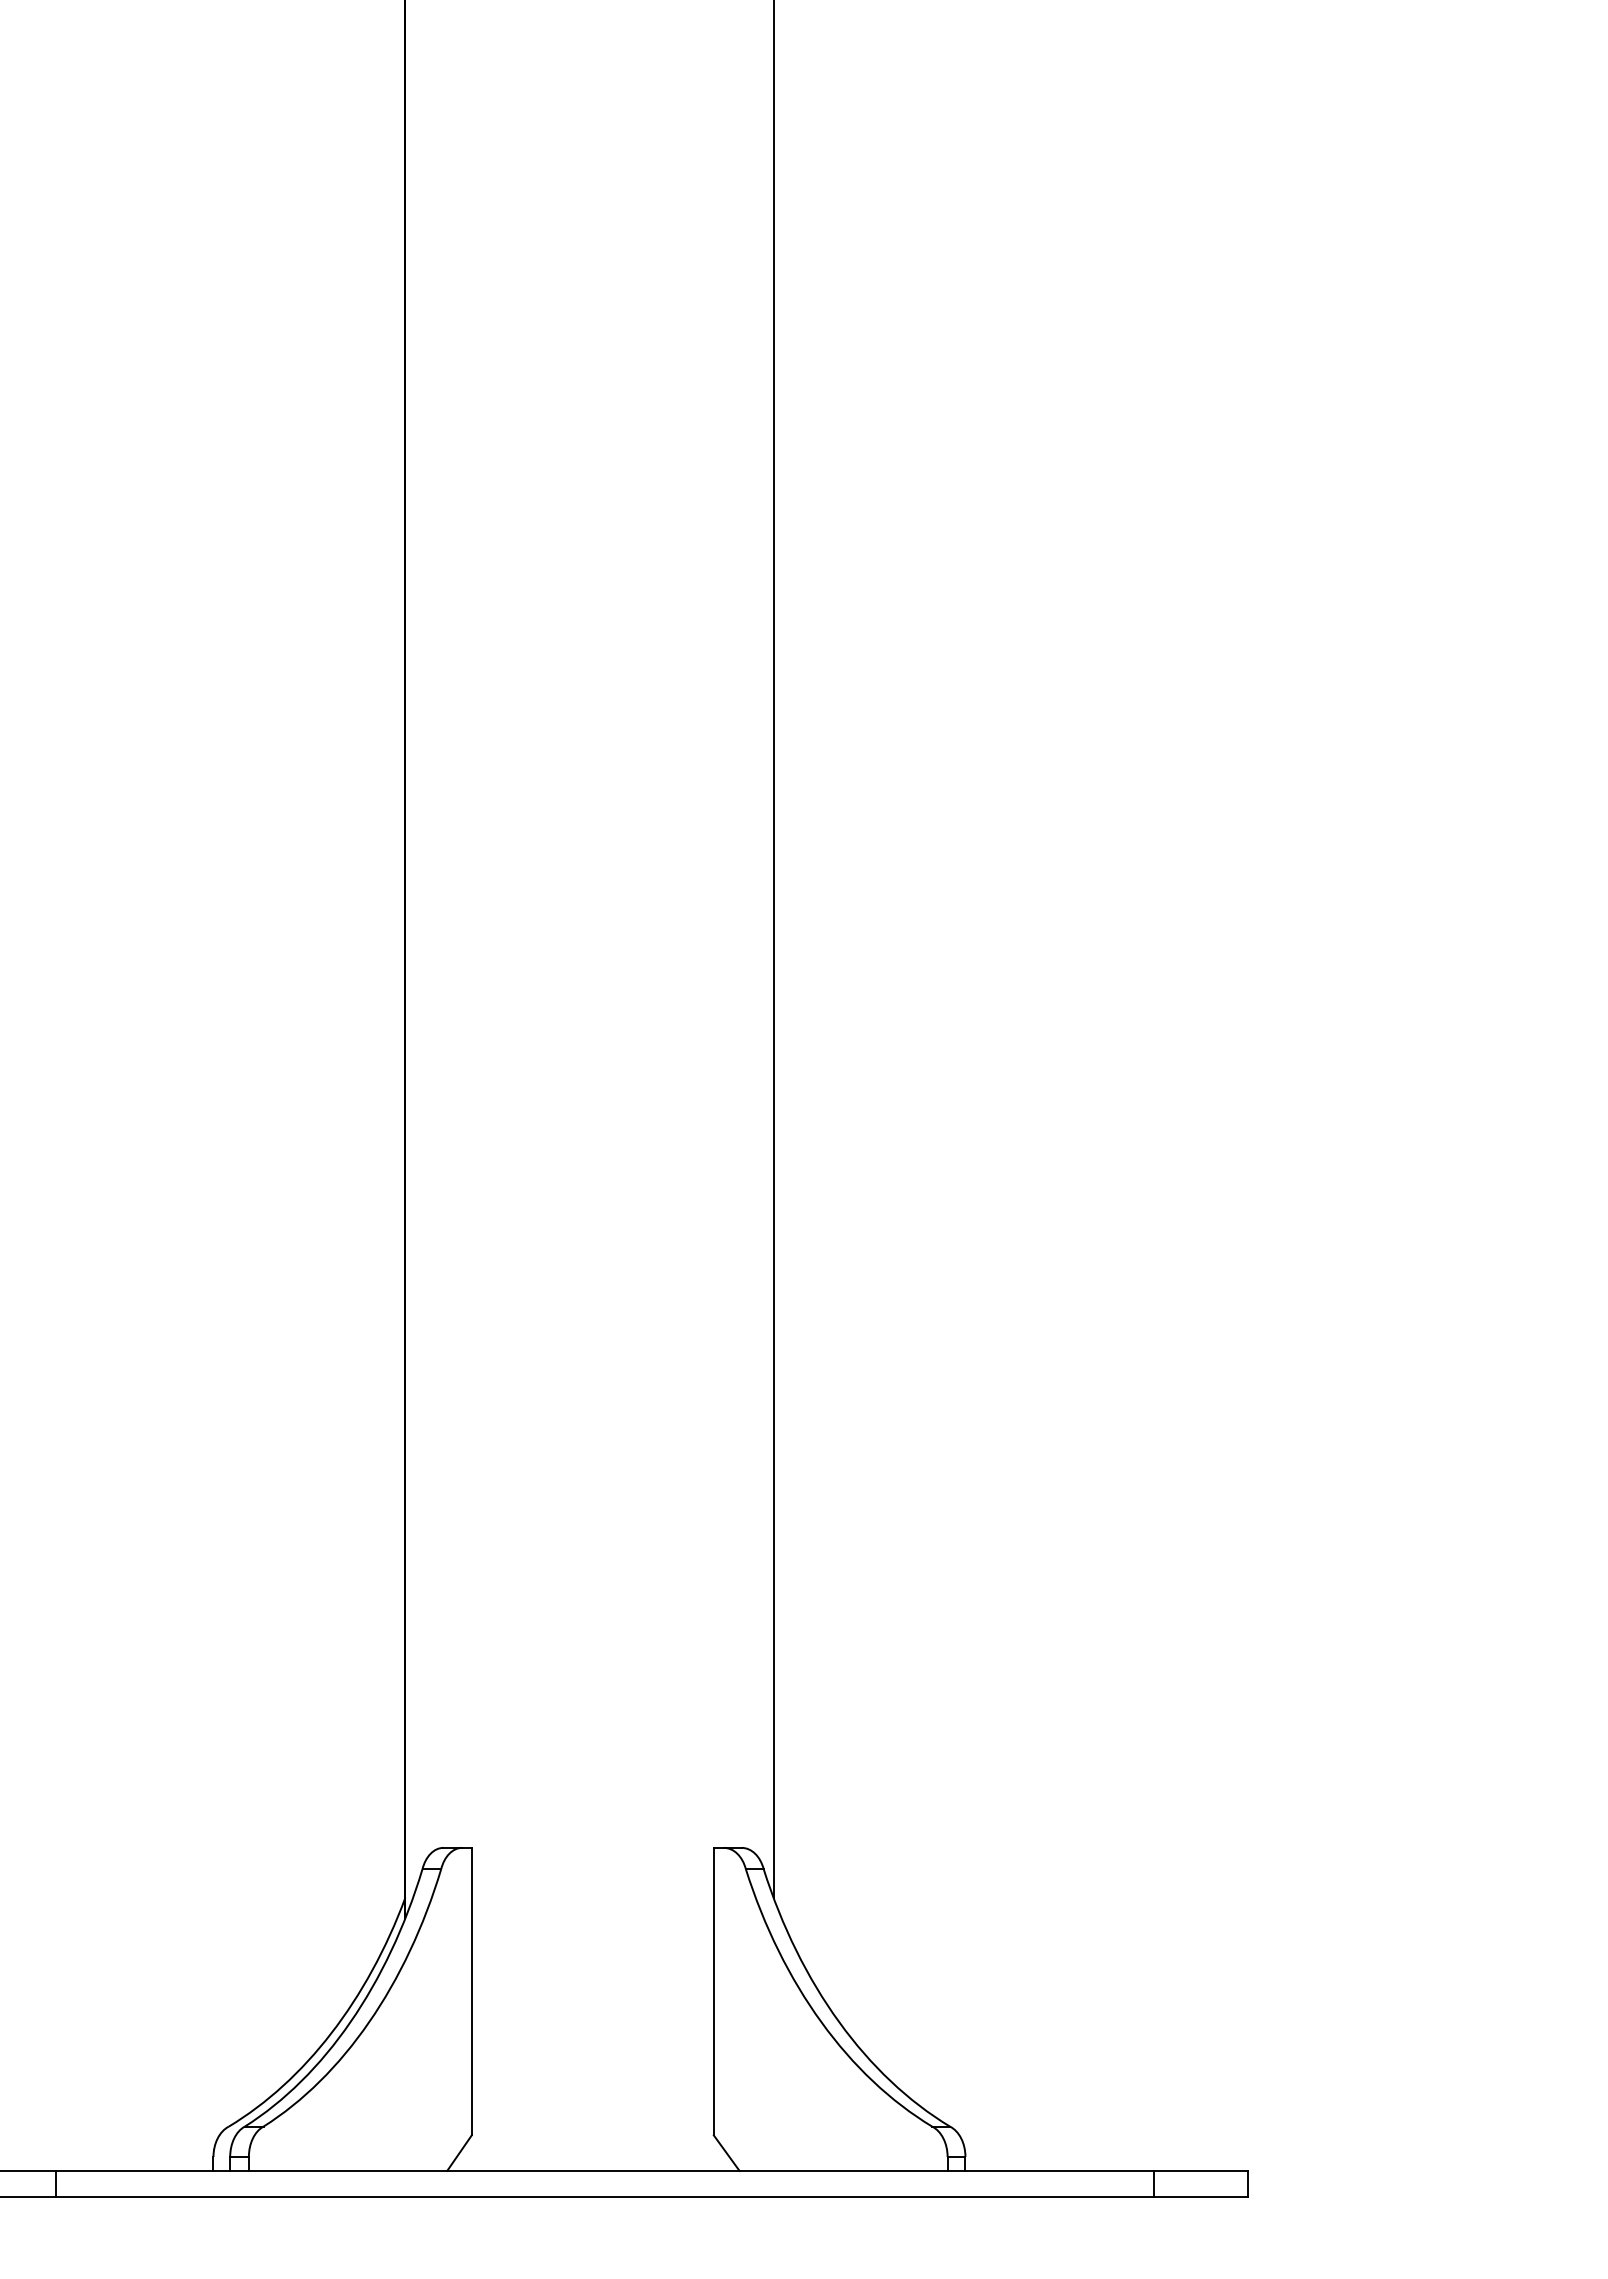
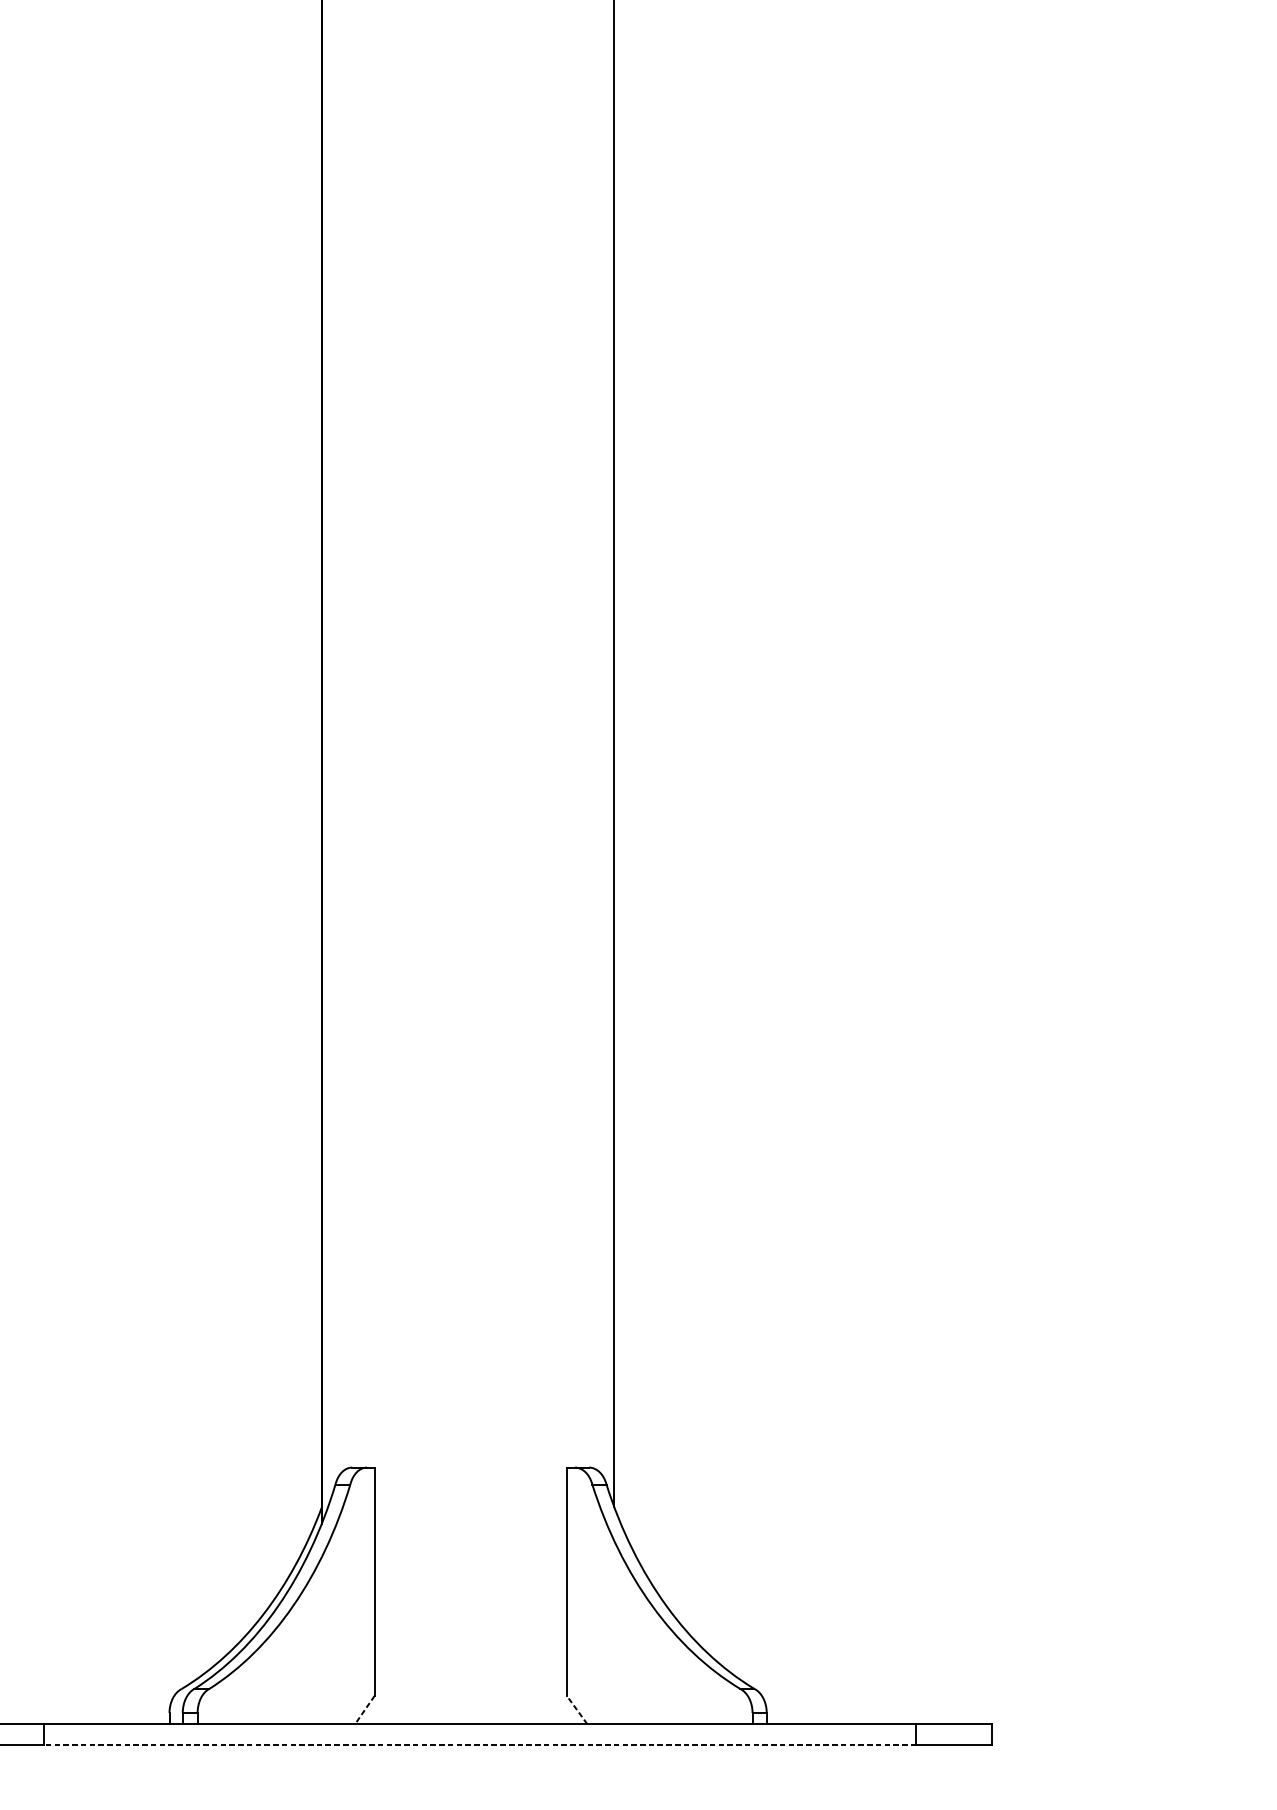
line: (459, 2153) -> (364, 1710), solid -> dashed
line: (726, 2153) -> (576, 1710), solid -> dashed
line: (604, 2196) -> (480, 1744), solid -> dashed

